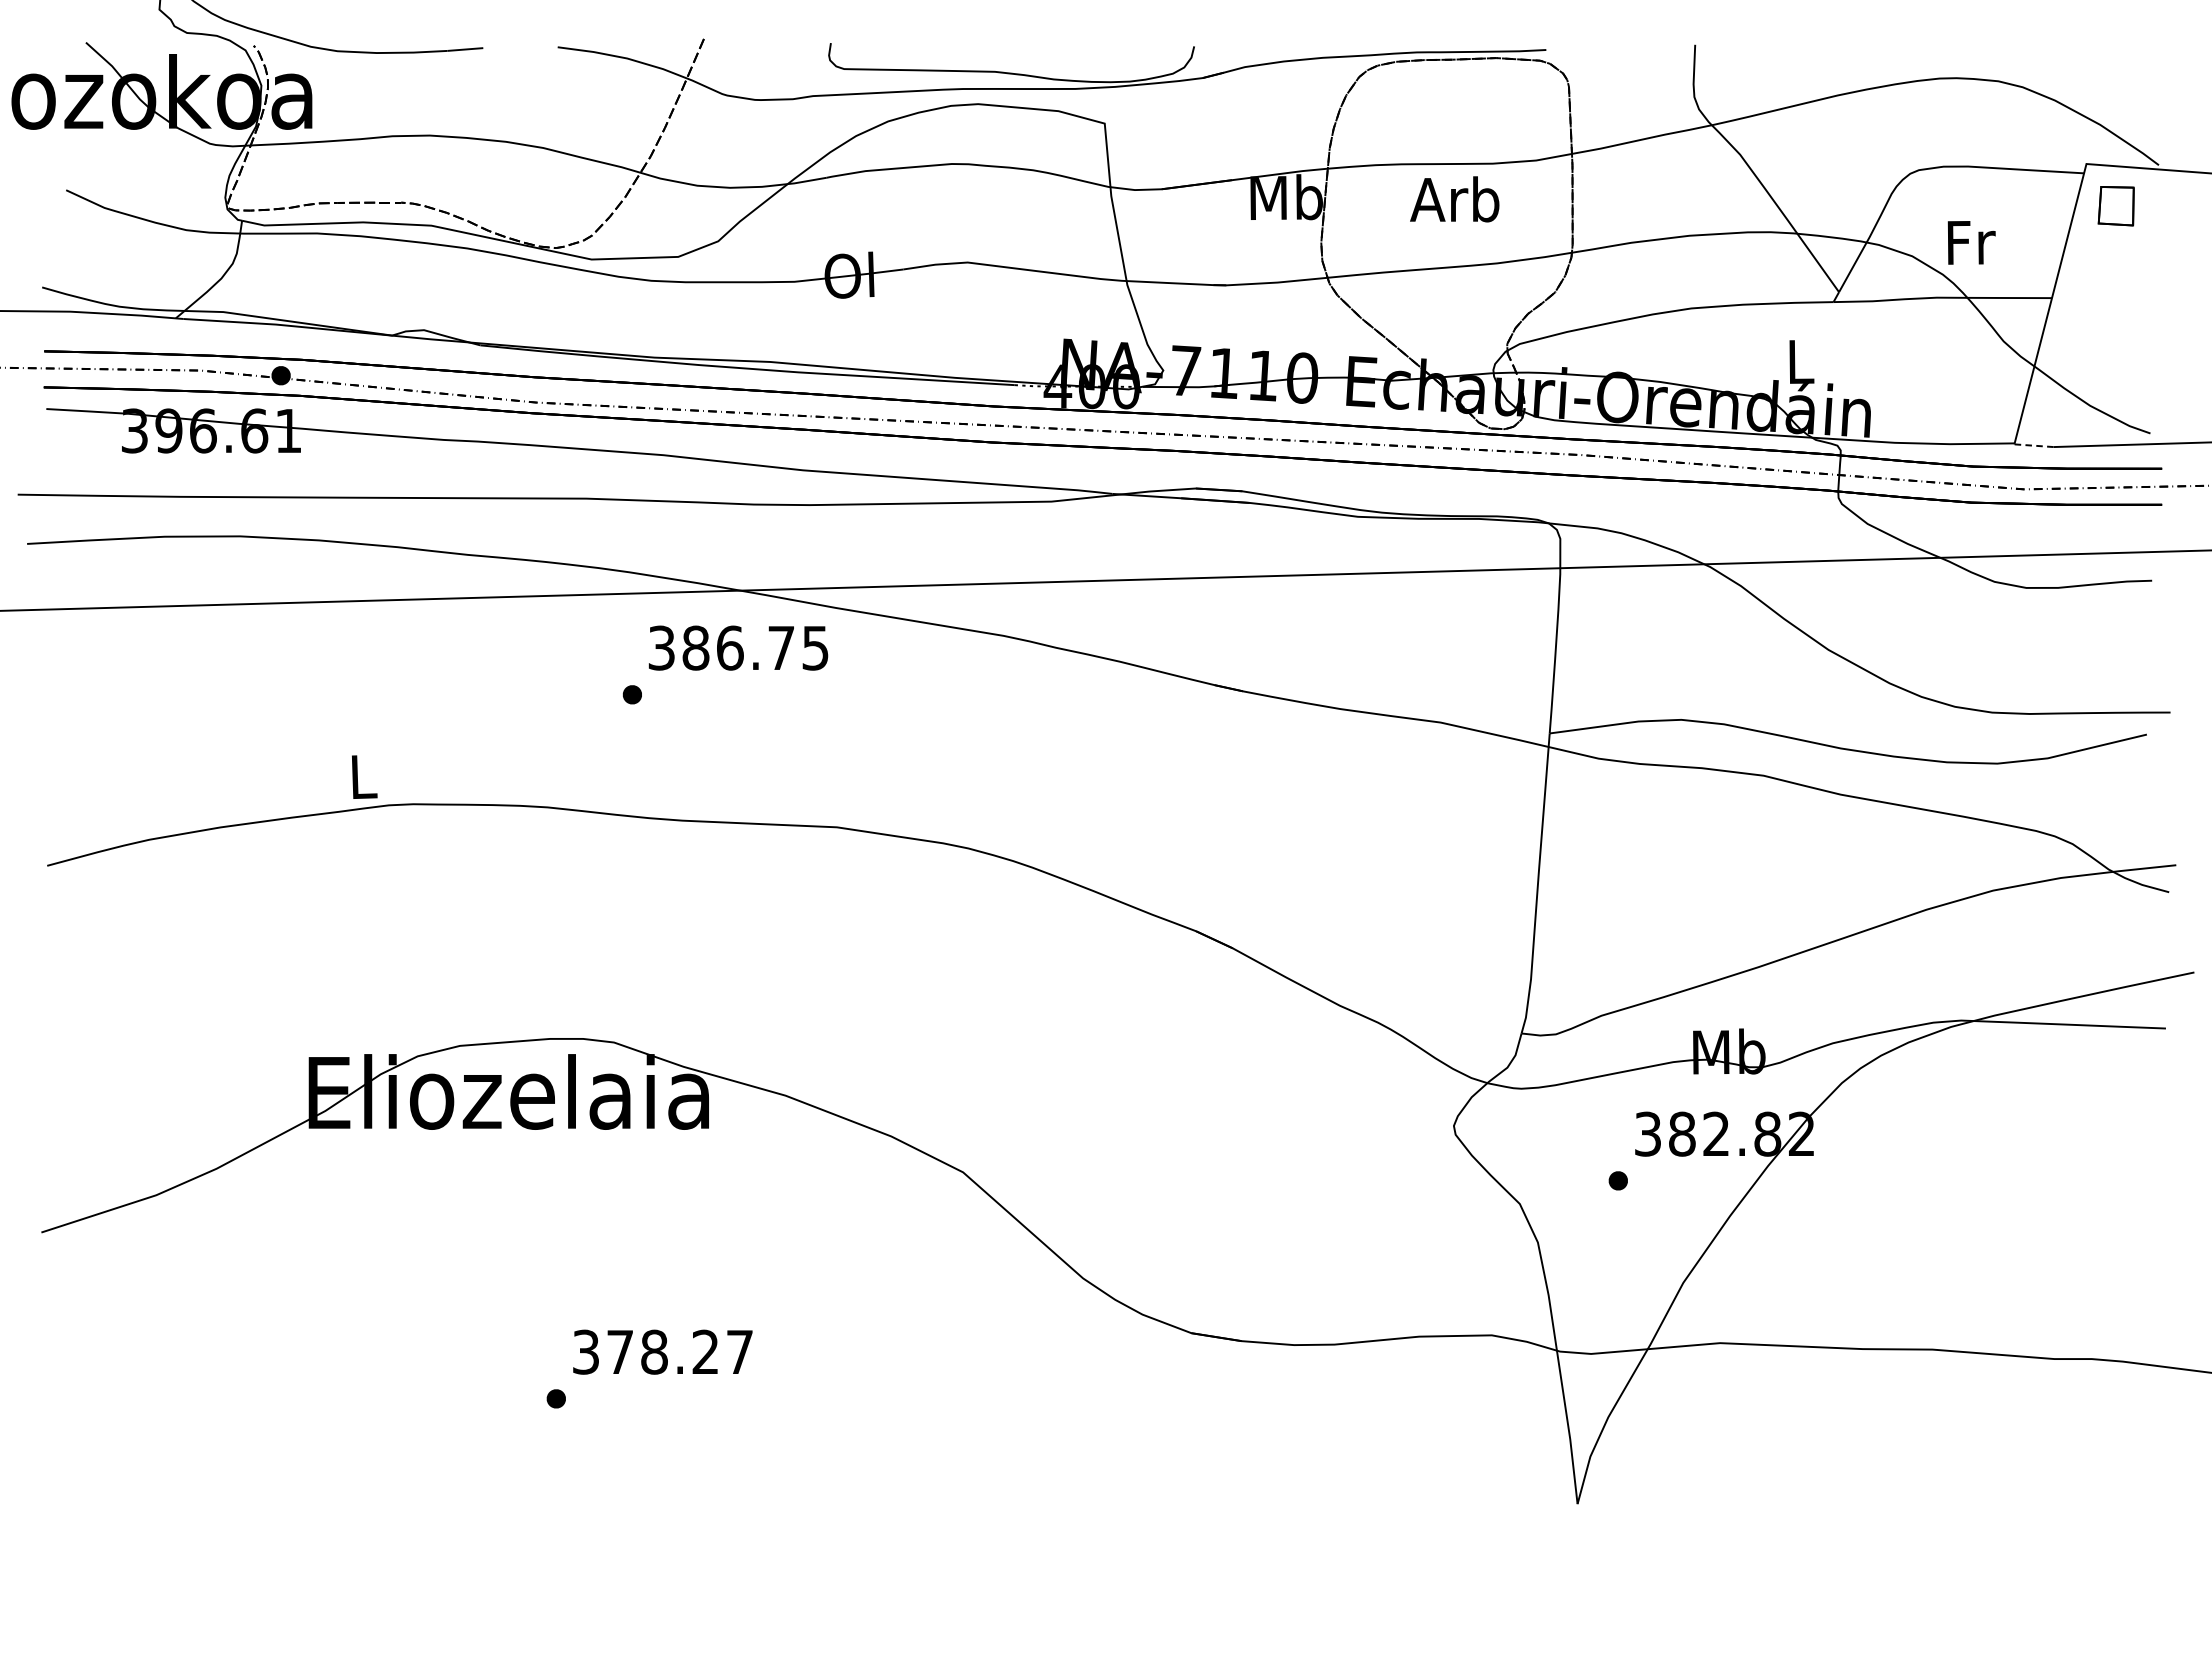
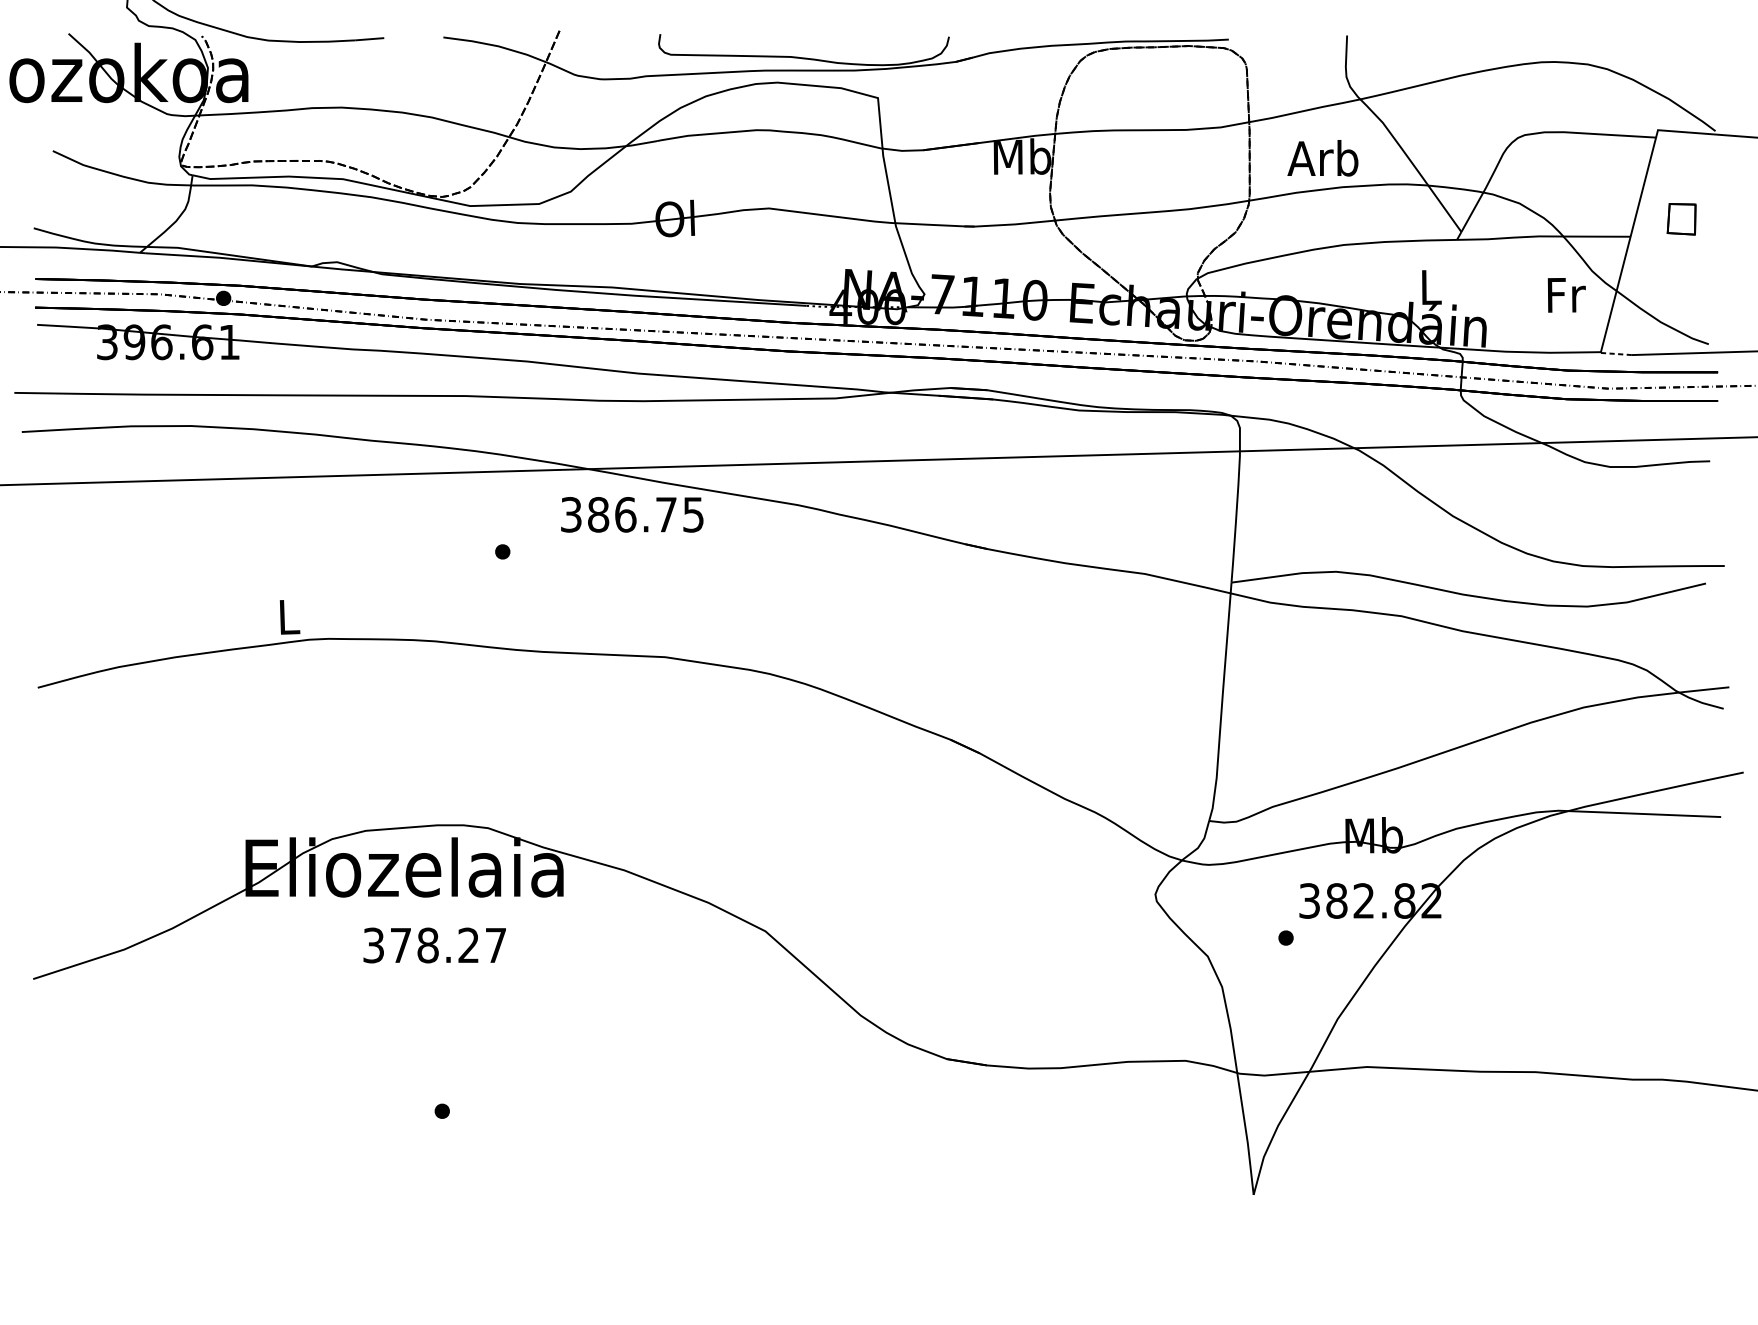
text: (1454, 199) -> (1322, 158), moved
part: (2115, 206) -> (1681, 219), moved
text: (1971, 242) -> (1566, 295), moved
text: (738, 647) -> (632, 514), moved
text: (662, 1351) -> (434, 944), moved

